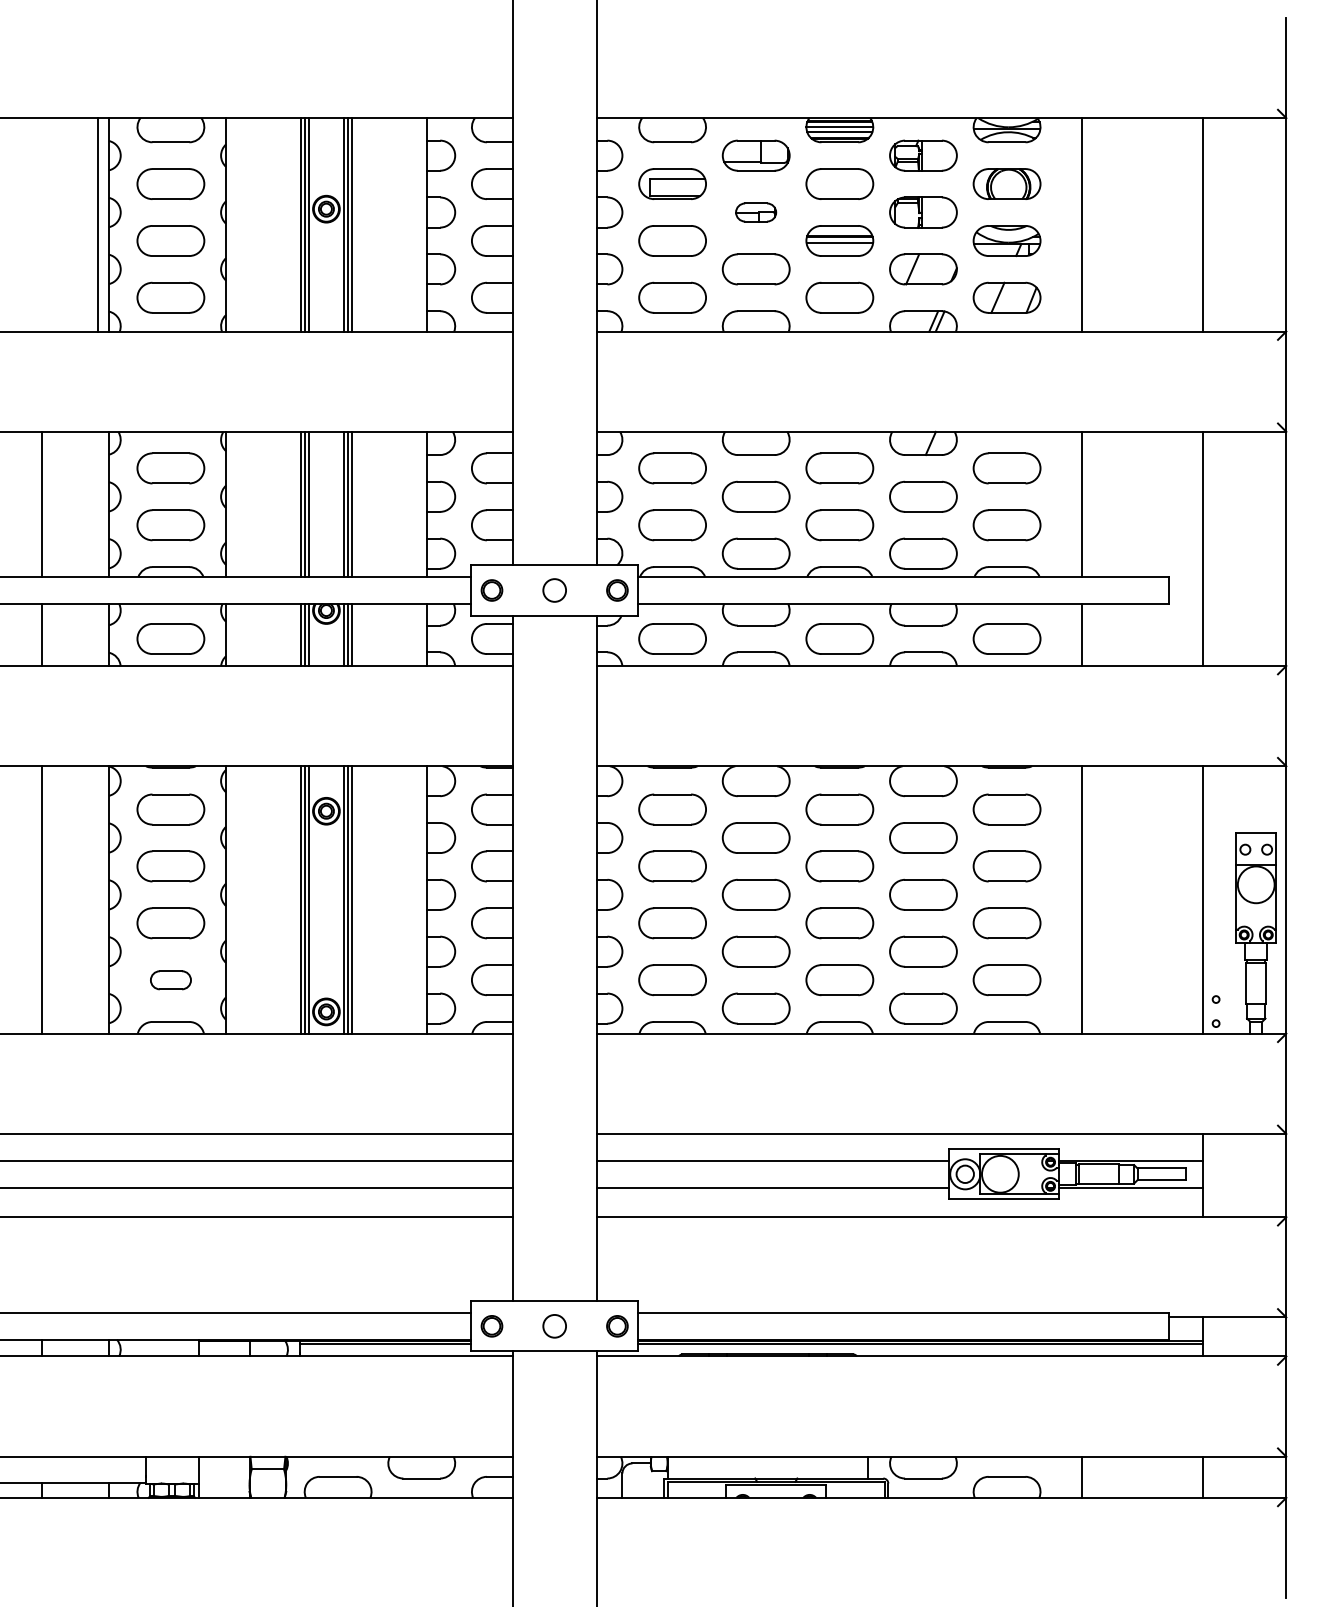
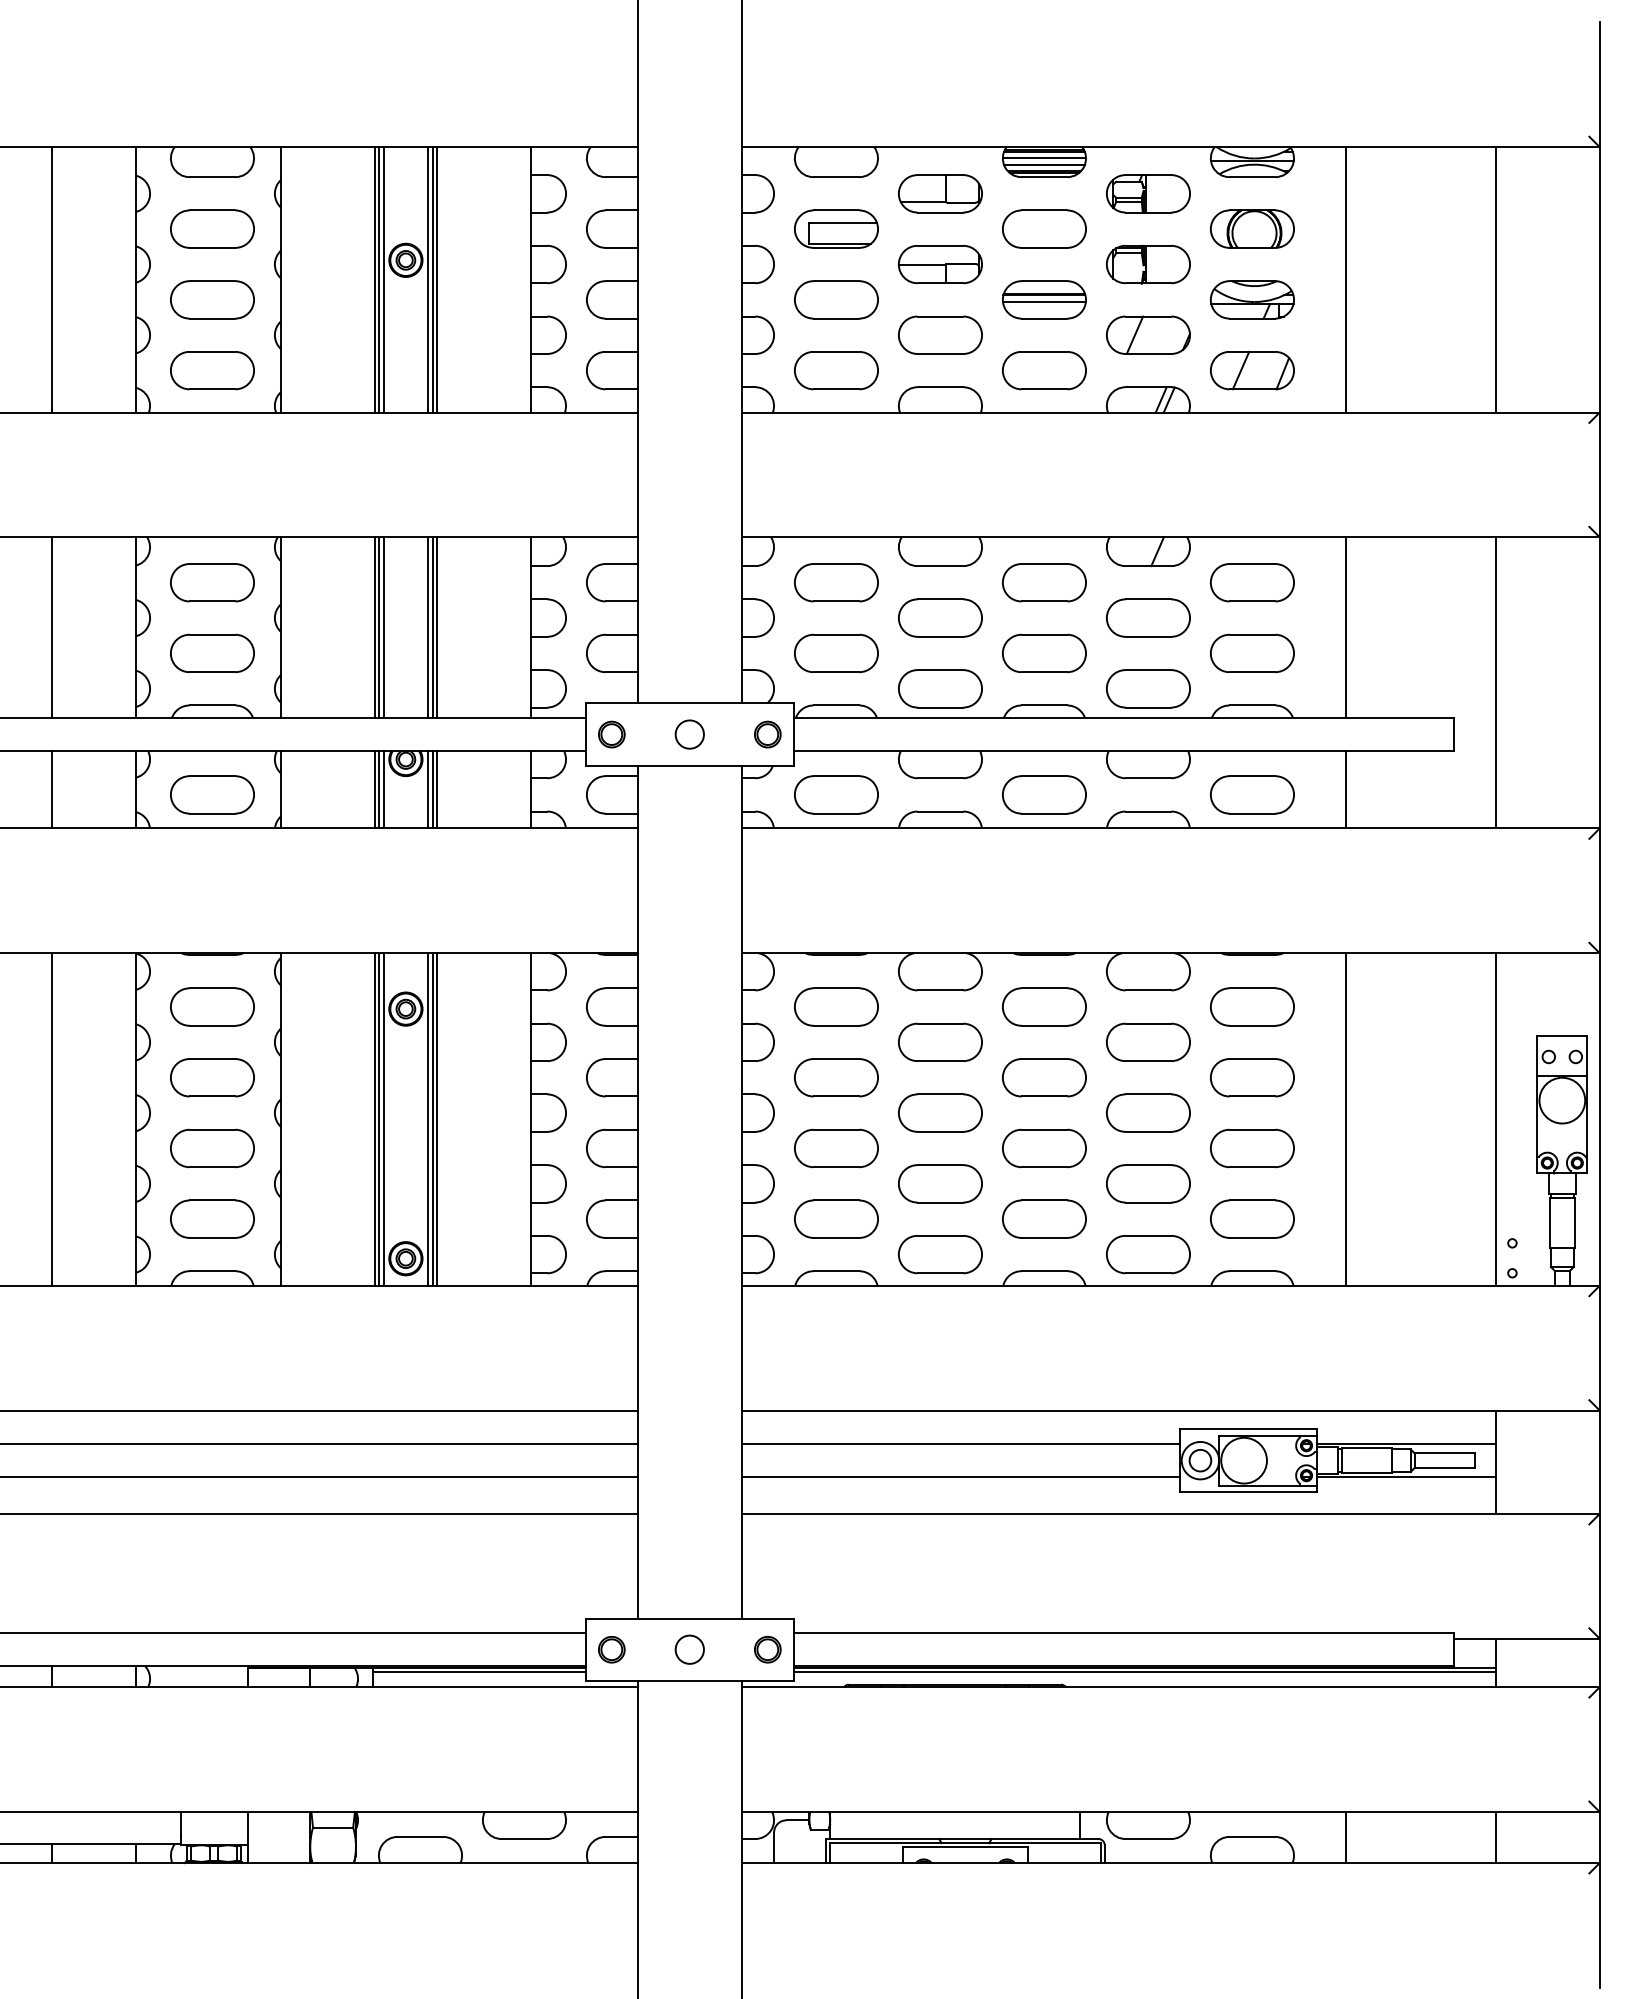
part: (755, 212) -> (939, 264), size x1.67
line: (98, 224) -> (52, 279), moved
part: (170, 980) -> (211, 1219), size x1.67

